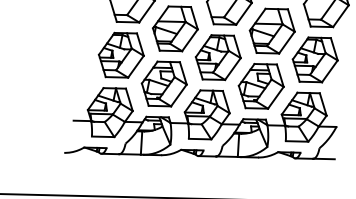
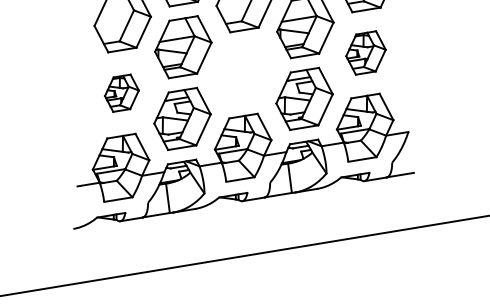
part: (121, 55) -> (121, 93), size x0.6
part: (217, 57) -> (243, 73), removed
part: (314, 59) -> (365, 52), size x0.7

